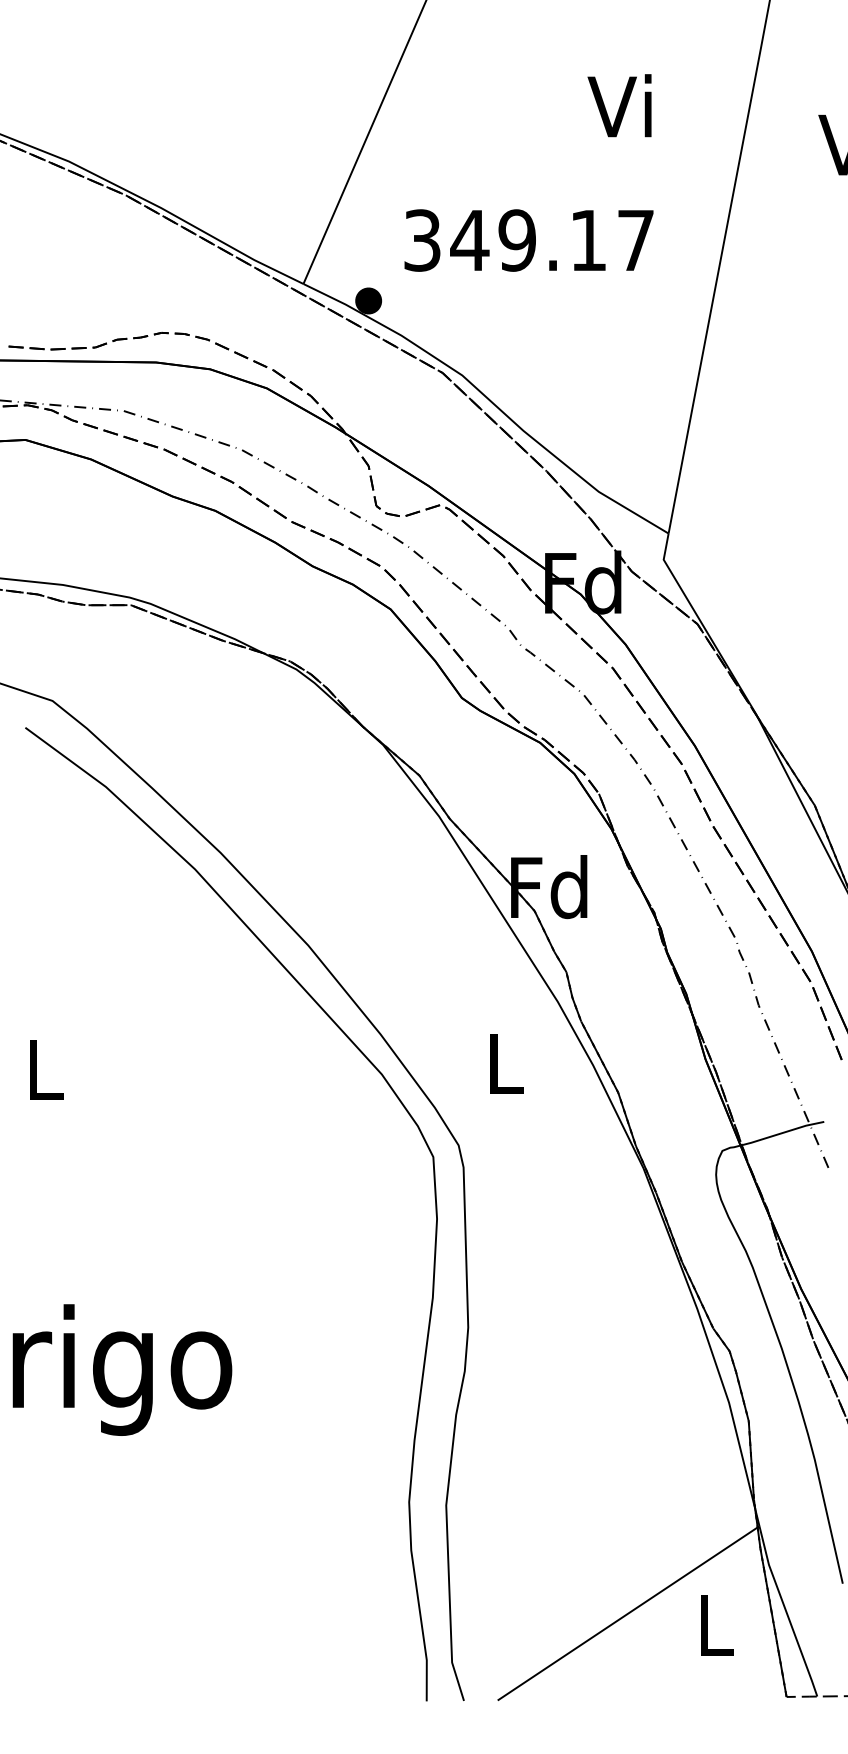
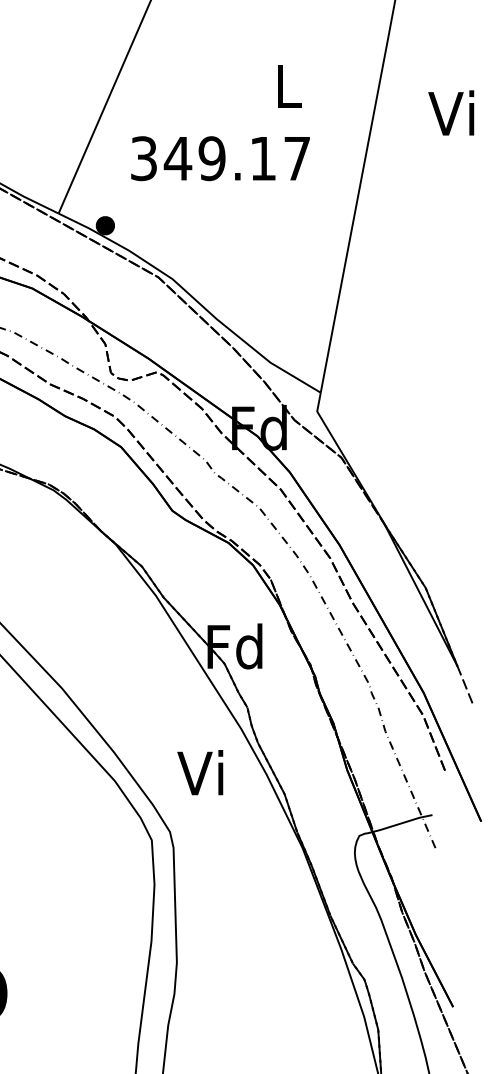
text: (619, 105) -> (285, 85), Vi -> L
text: (528, 240) -> (220, 158), moved
text: (500, 1062) -> (200, 772), L -> Vi

